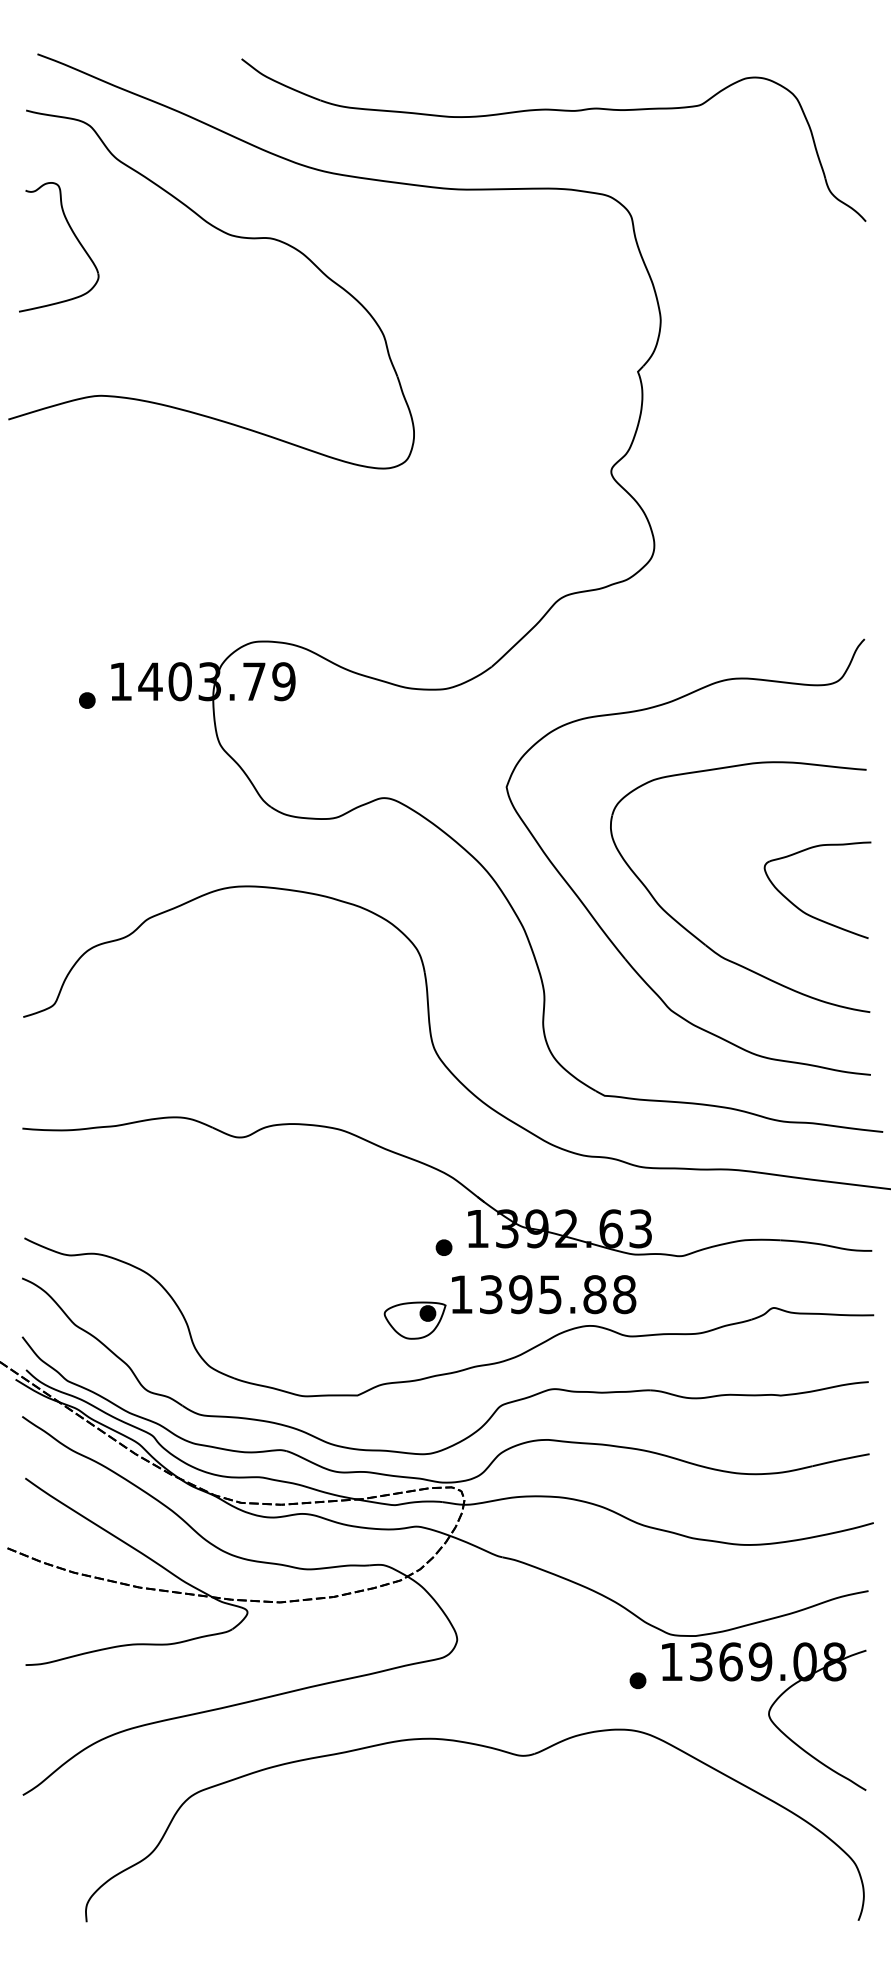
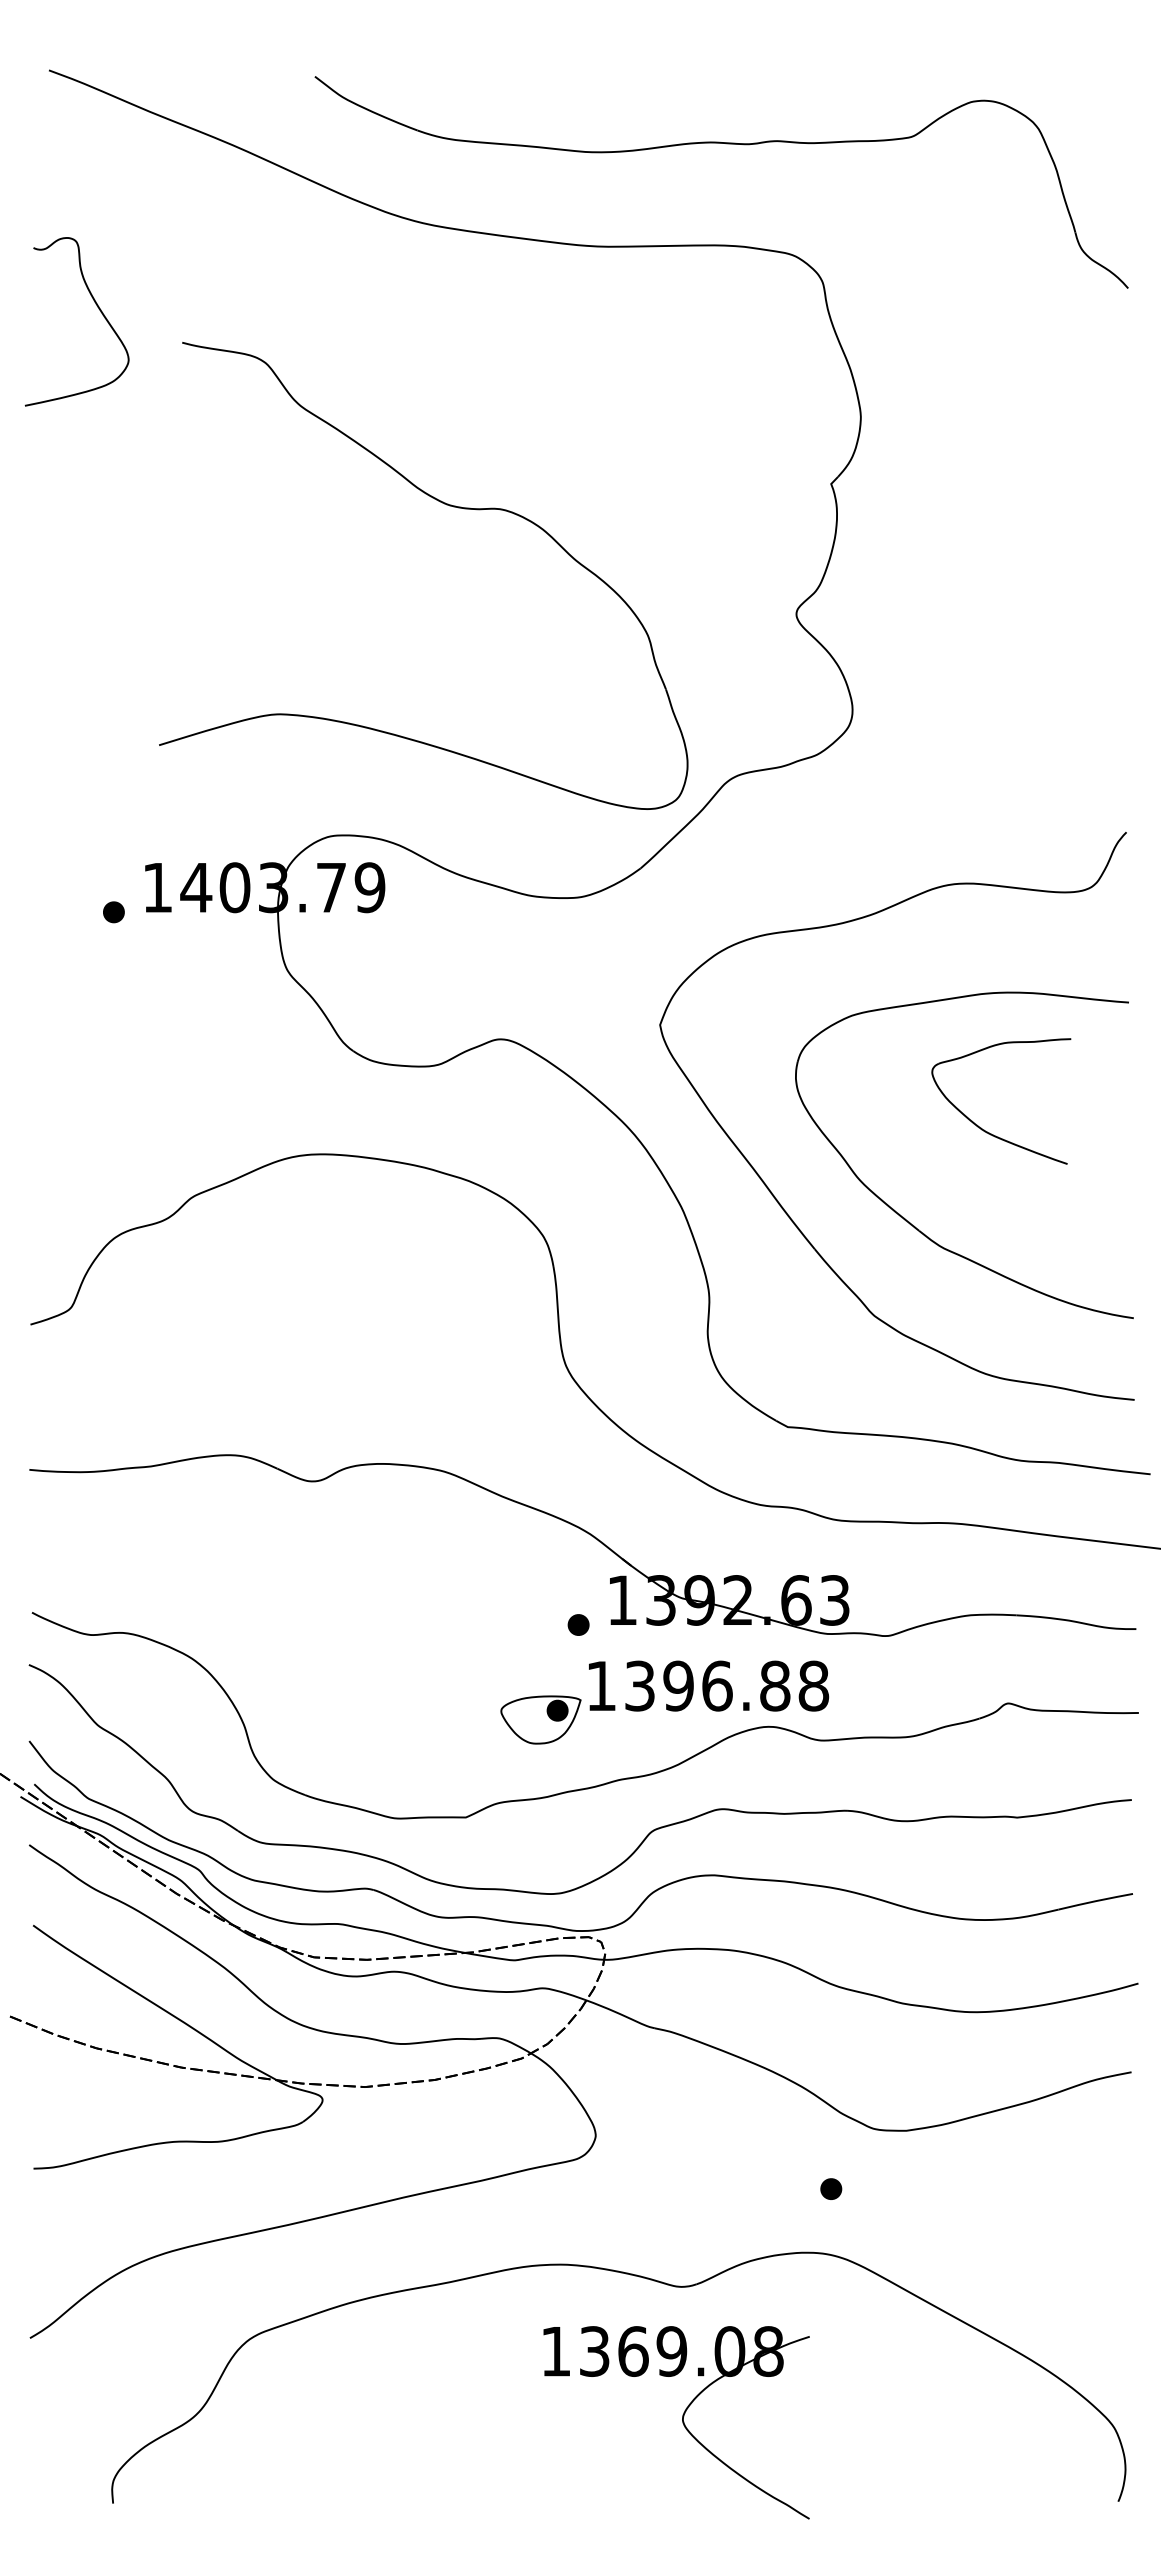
part: (229, 235) -> (446, 505), moved
part: (804, 911) -> (984, 1129), moved
text: (550, 1294) -> (717, 1685), 1395.88 -> 1396.88
part: (764, 1716) -> (676, 2422), moved

